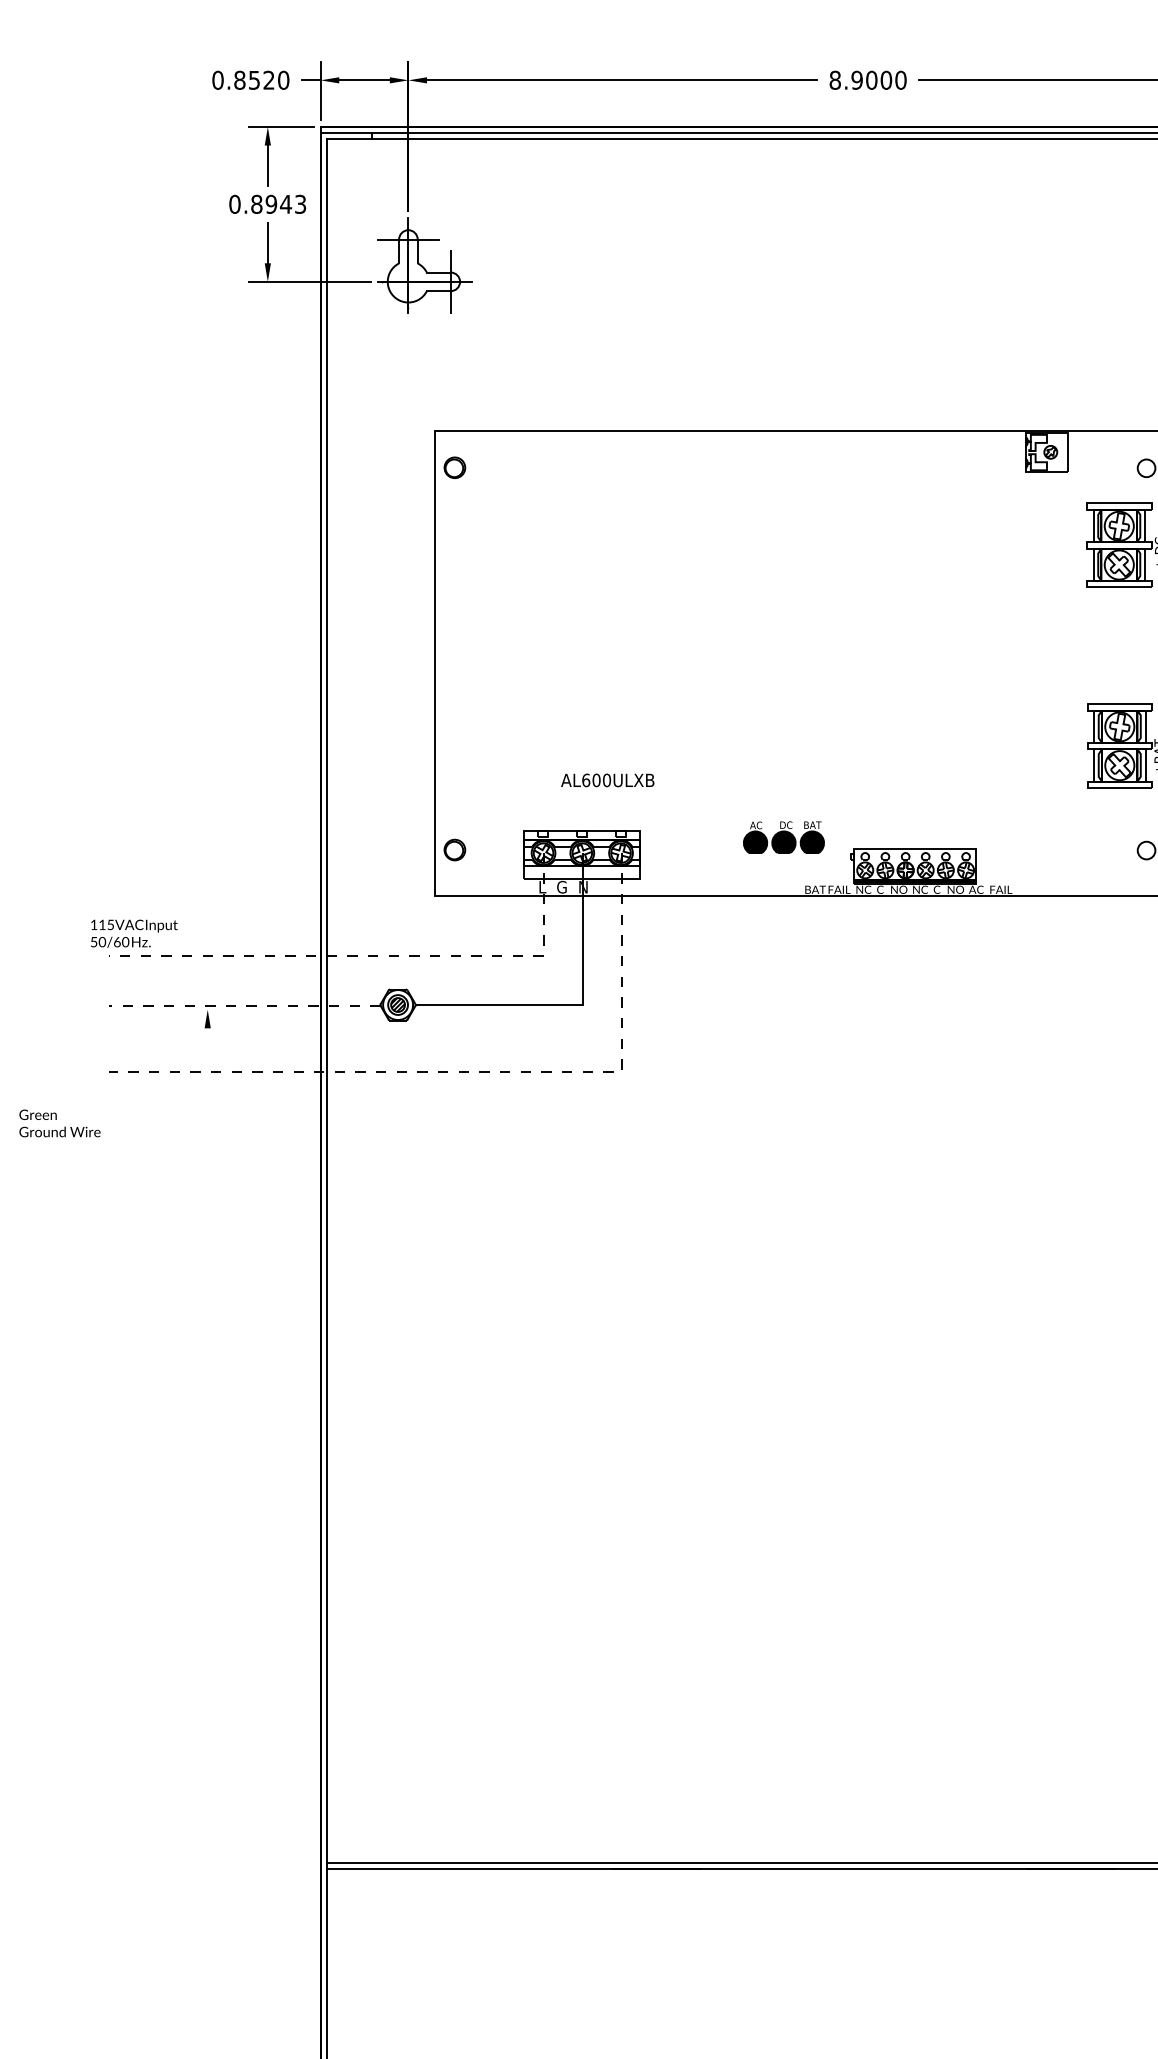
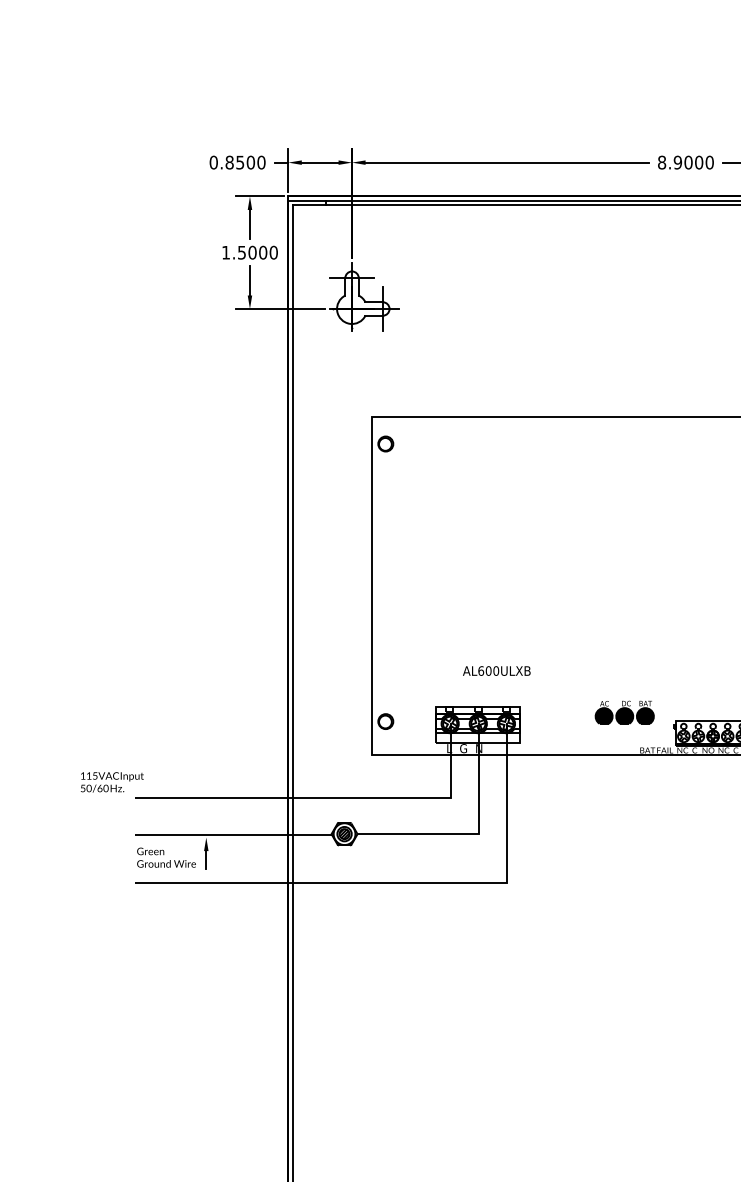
text: (268, 79) -> (250, 162), 0.8520 -> 0.8500
text: (267, 203) -> (249, 252), 0.8943 -> 1.5000
text: (134, 933) -> (112, 782), moved
line: (378, 955) -> (330, 798), dashed -> solid
line: (244, 1006) -> (233, 835), dashed -> solid
line: (207, 1040) -> (206, 859), added
line: (475, 1072) -> (400, 883), dashed -> solid
text: (59, 1123) -> (166, 857), moved

